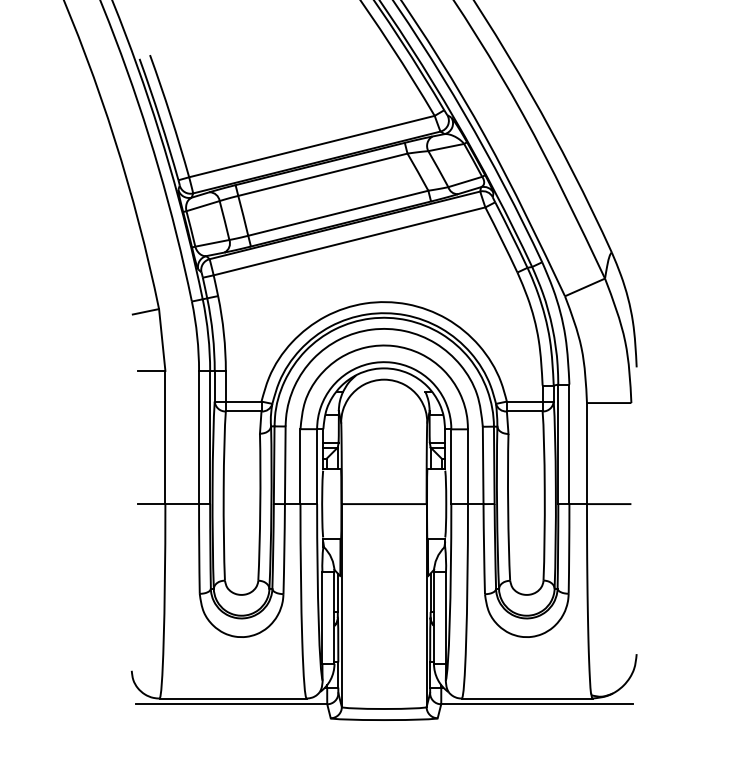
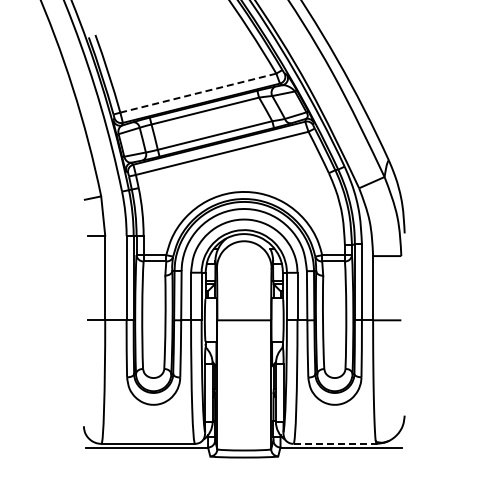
line: (310, 147) -> (197, 93), solid -> dashed
line: (527, 697) -> (335, 443), solid -> dashed

